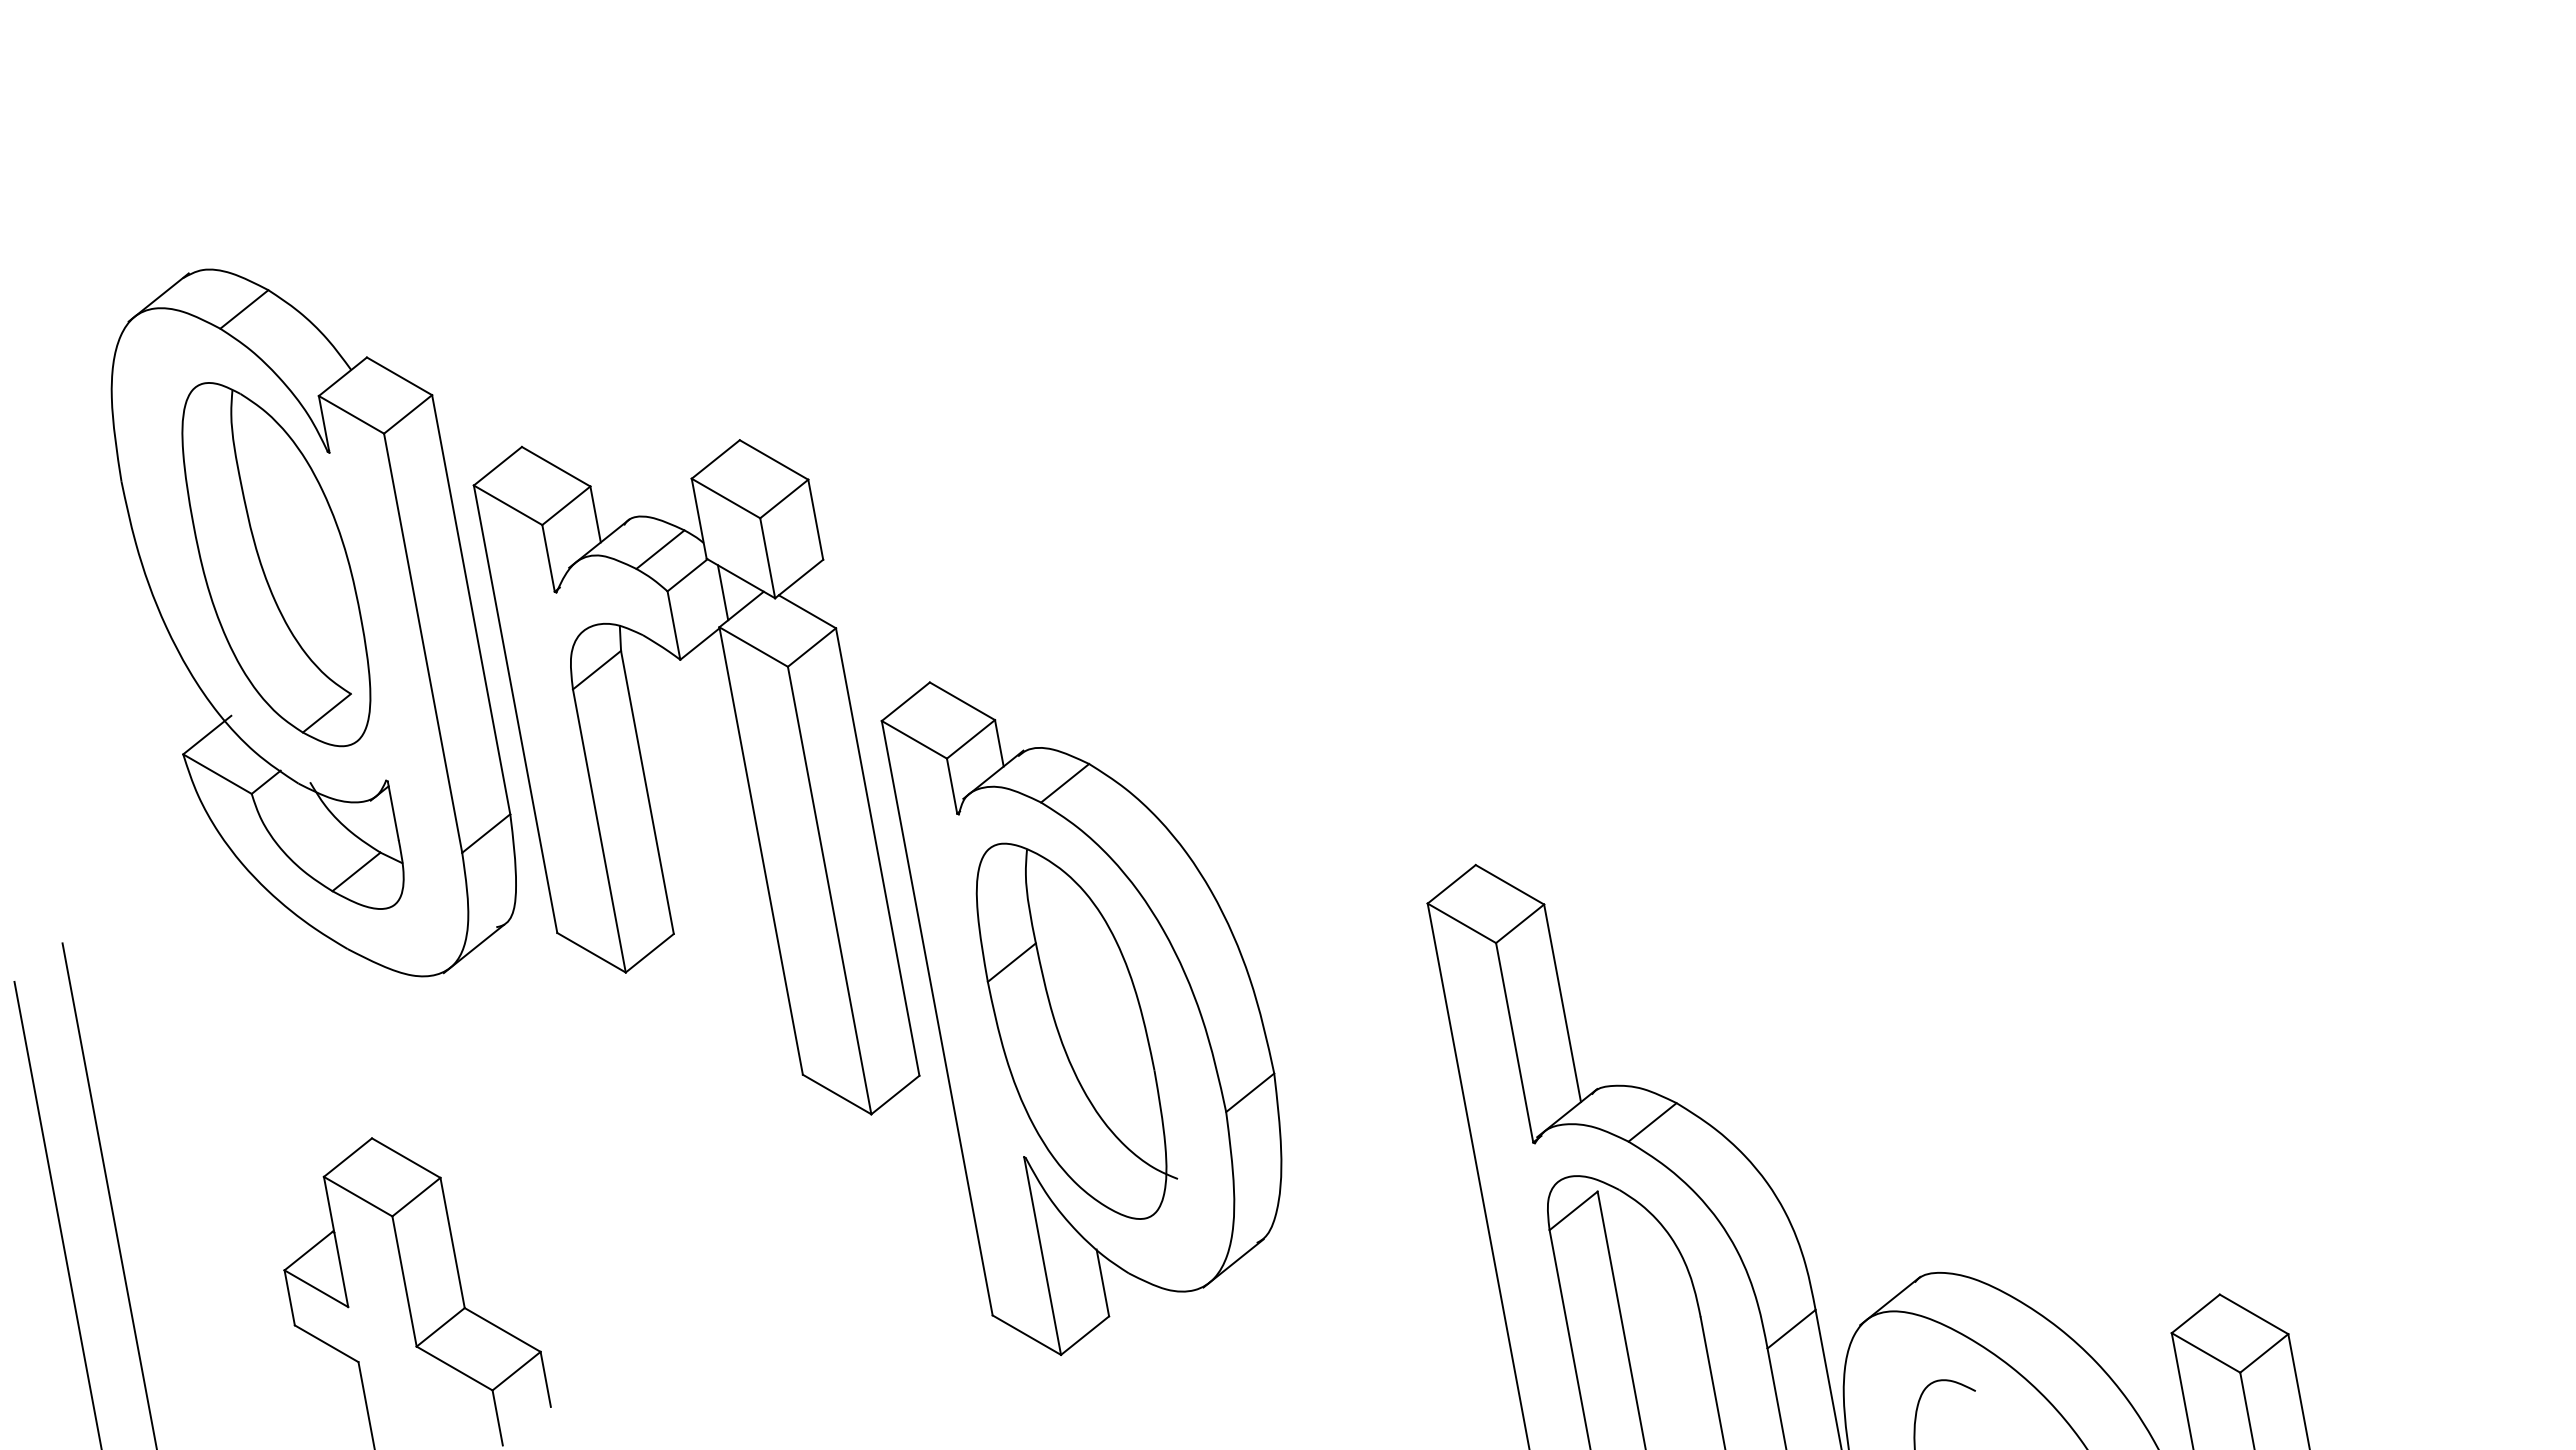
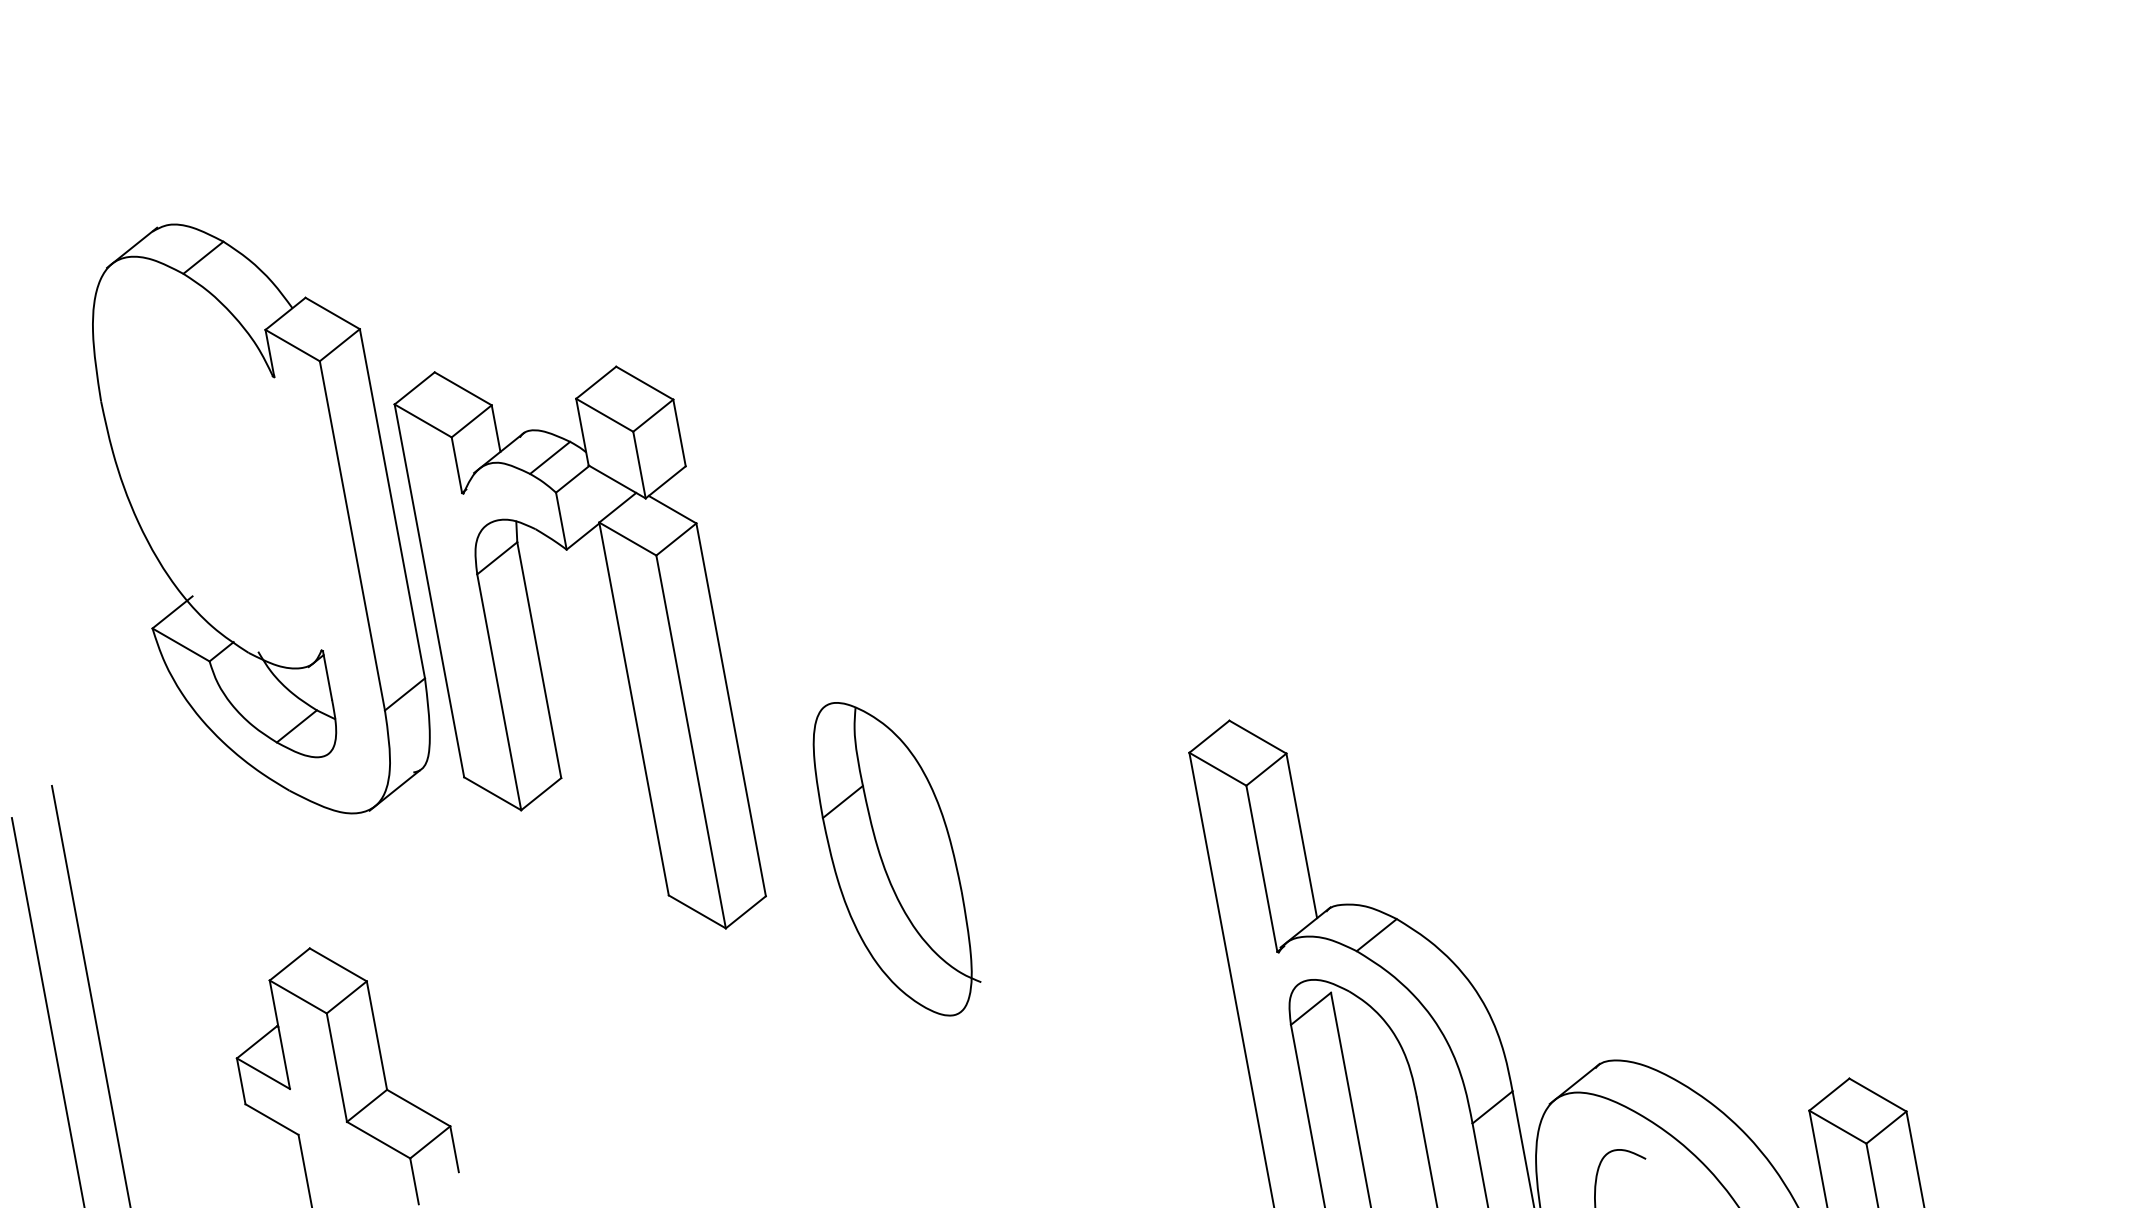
part: (276, 564) -> (230, 470), removed
line: (722, 592) -> (601, 493), removed
part: (1081, 1018) -> (900, 848), removed

